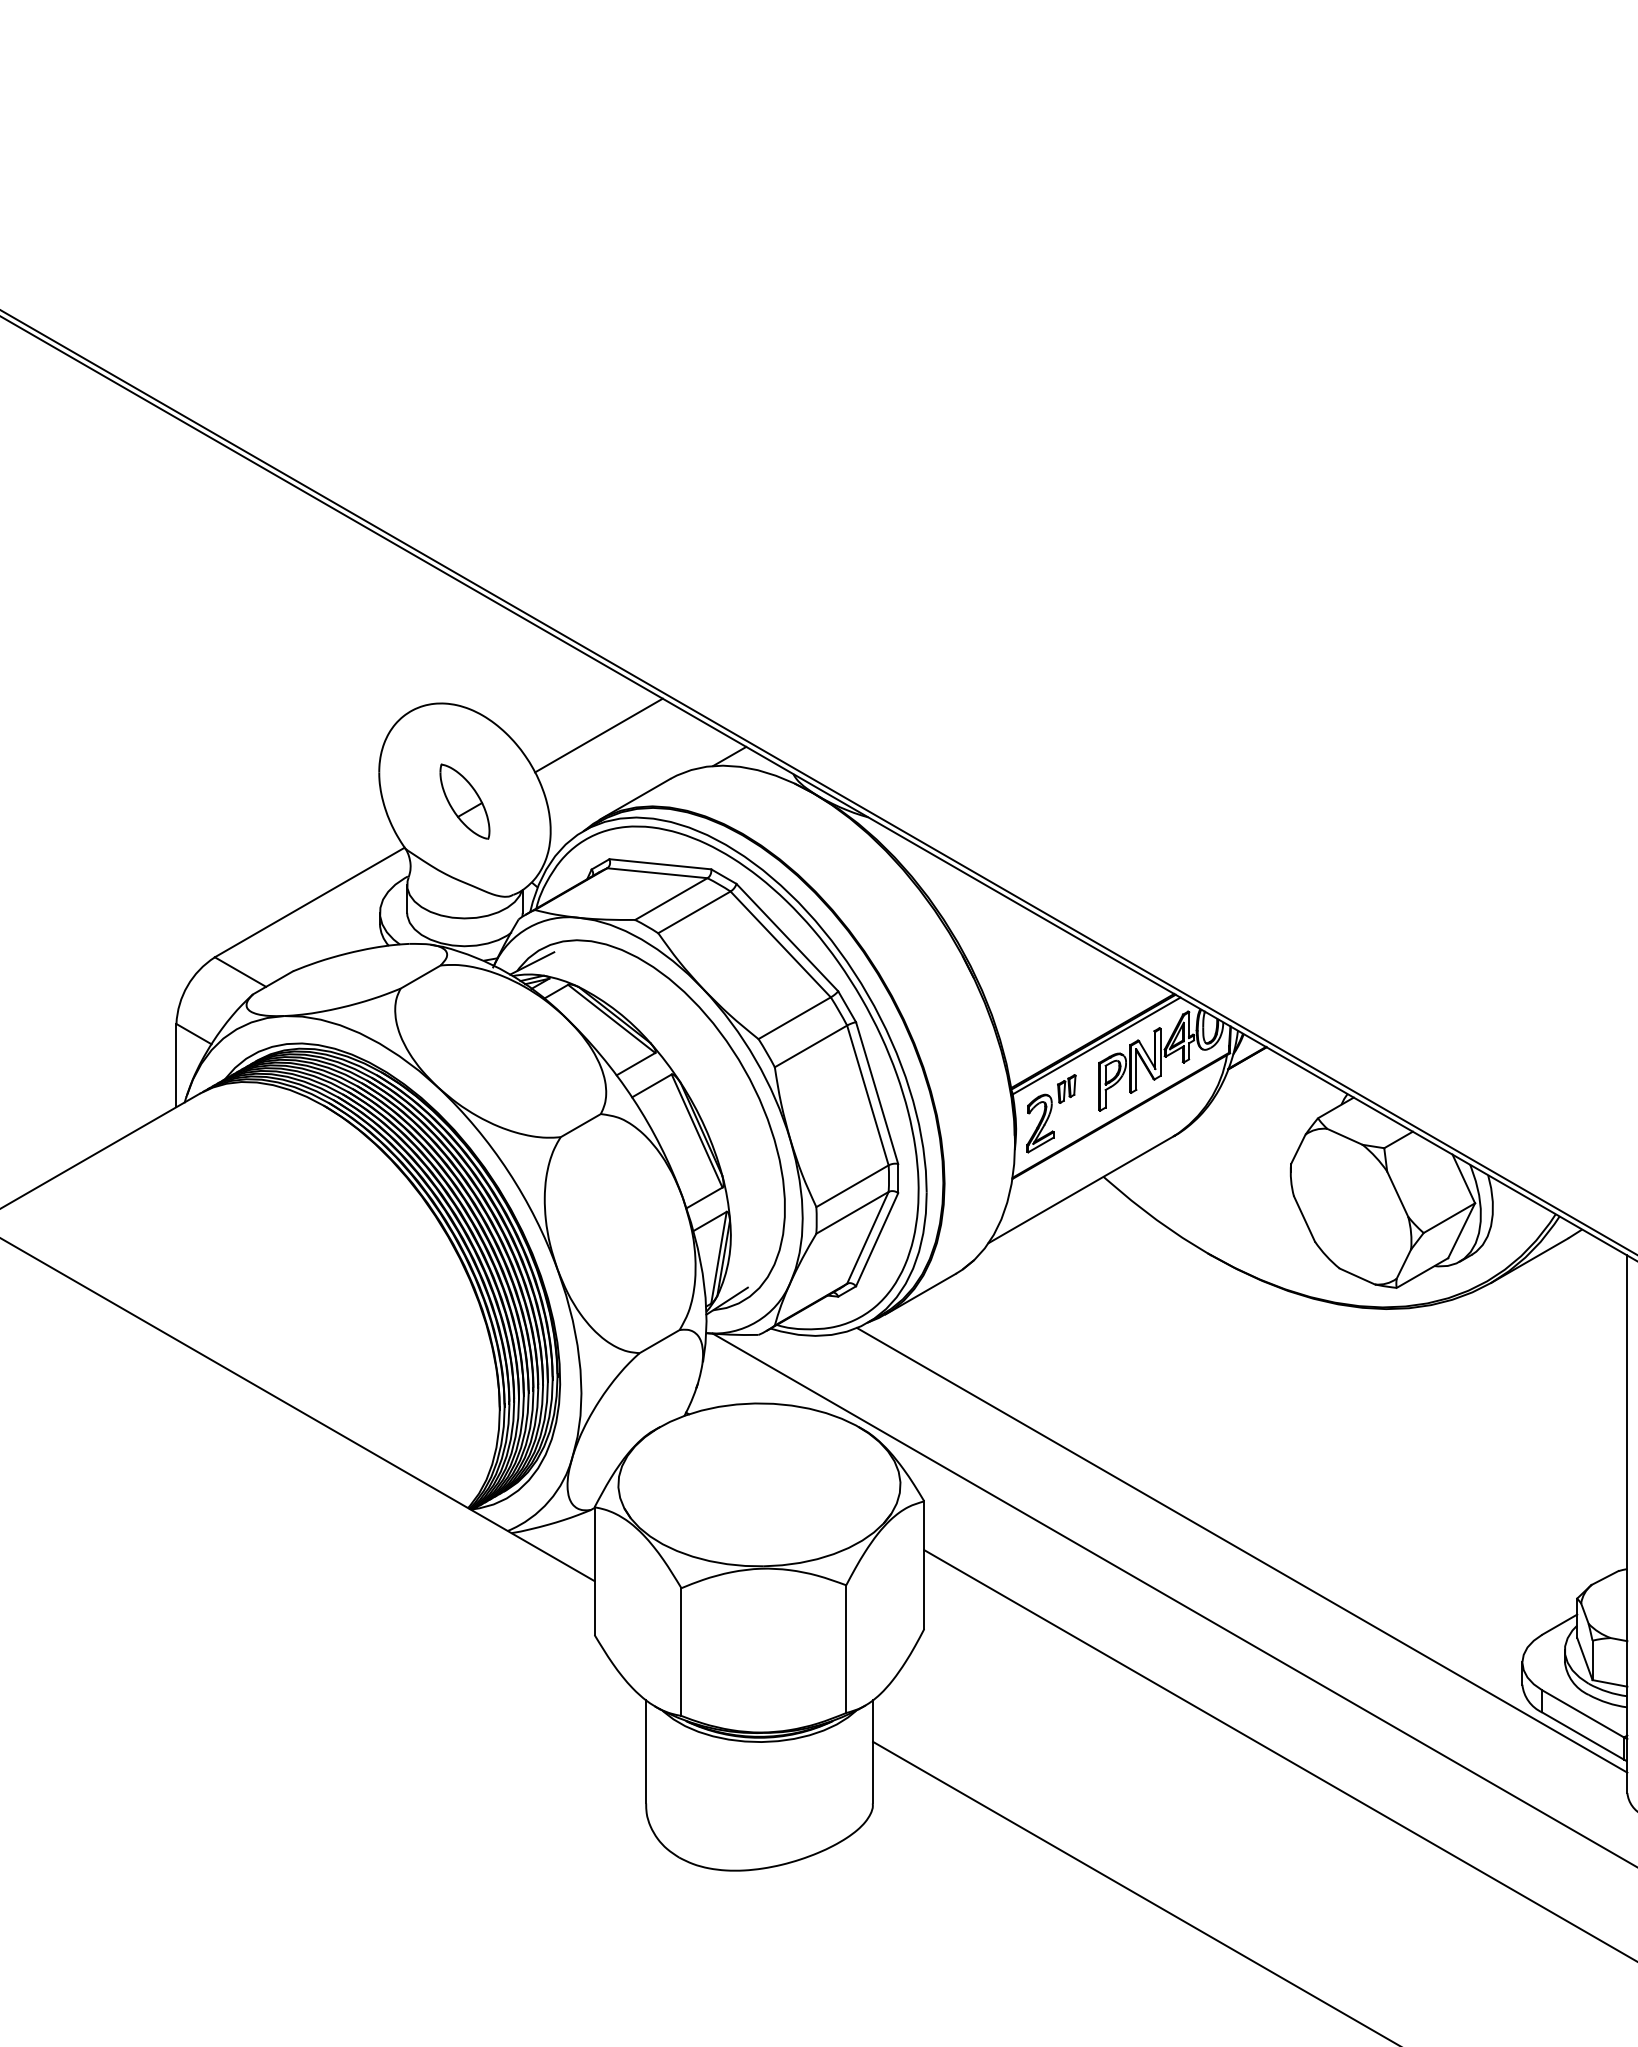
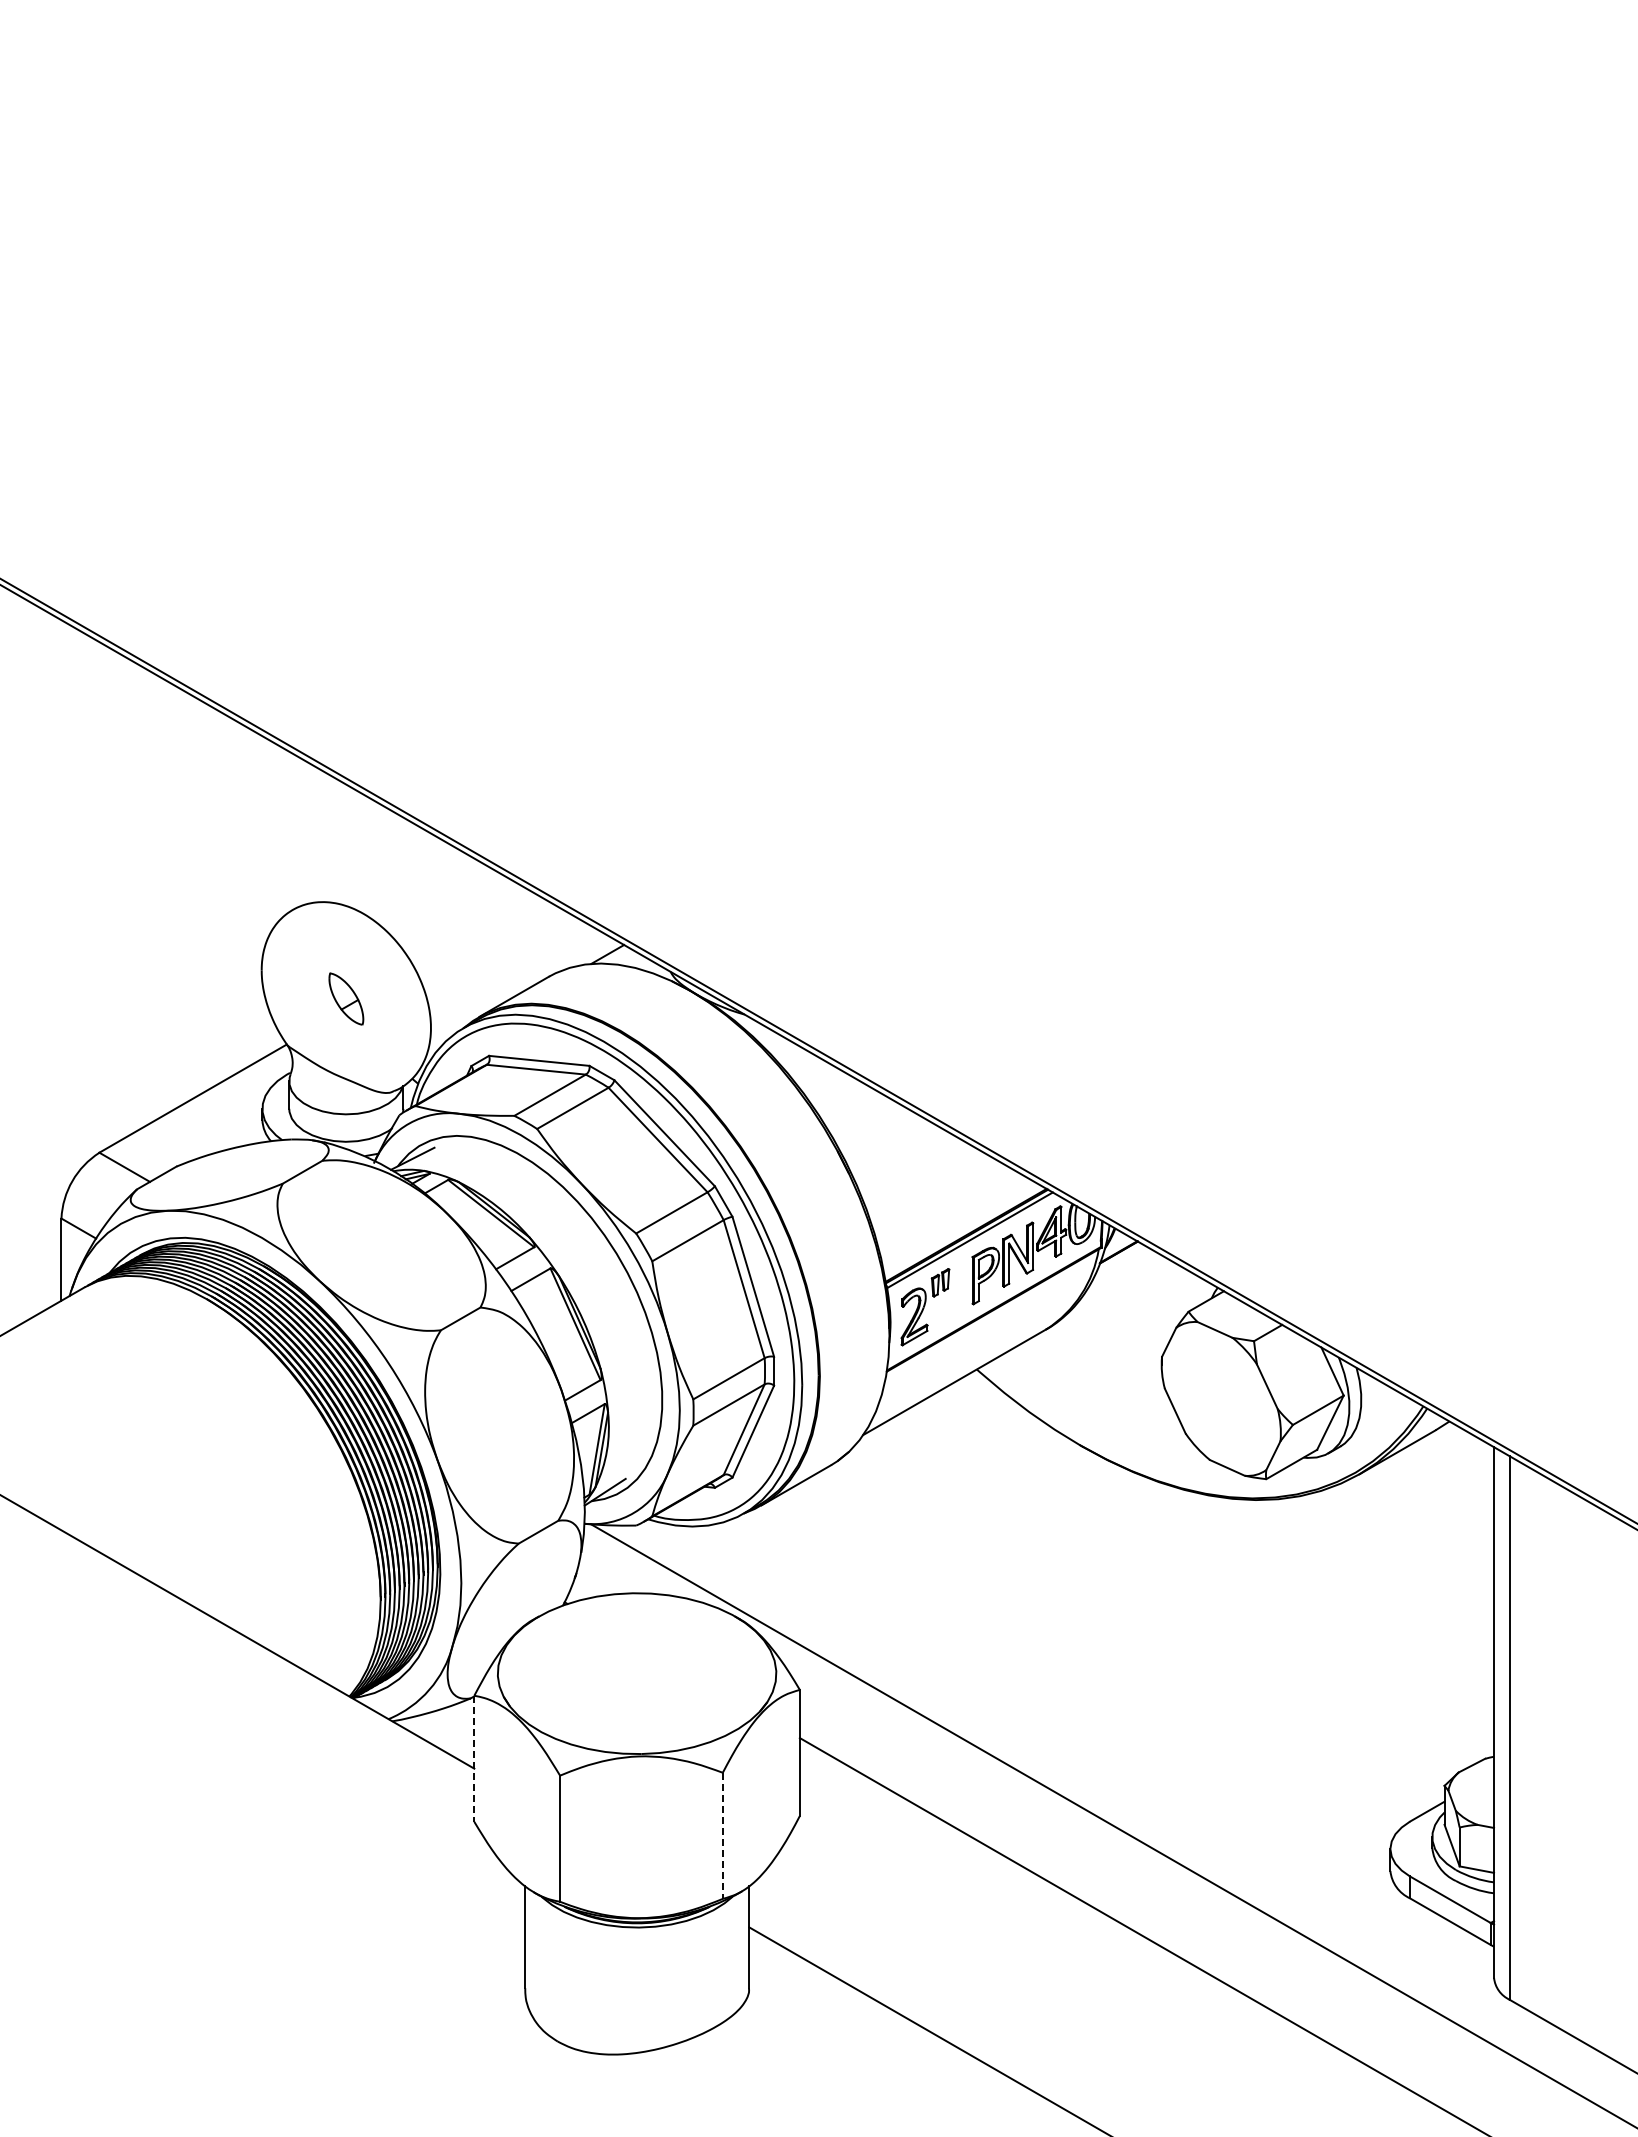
line: (598, 735) -> (478, 933), removed
part: (465, 801) -> (346, 998), size x0.7
line: (1241, 1549) -> (1113, 1737), removed
line: (594, 1571) -> (474, 1759), solid -> dashed
line: (845, 1649) -> (722, 1836), solid -> dashed

